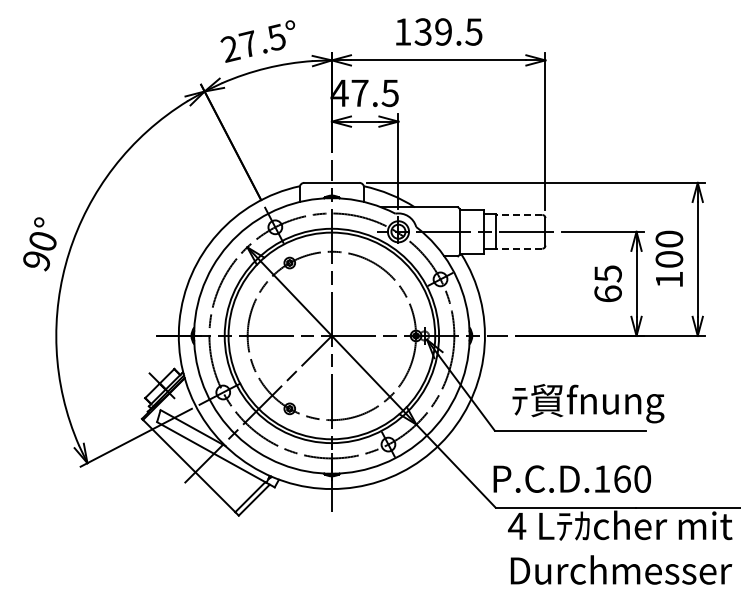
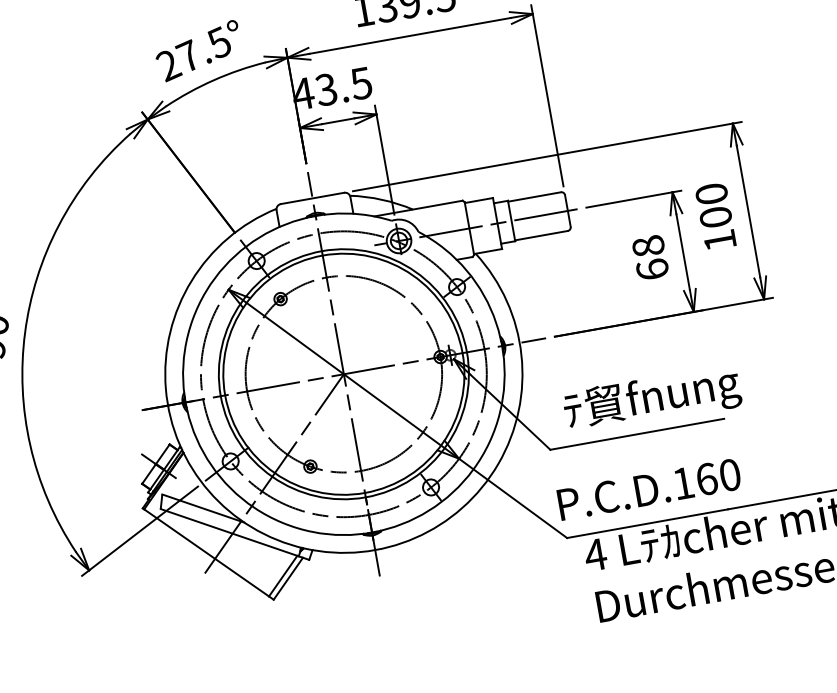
text: (359, 93) -> (325, 90), 47.5 -> 43.5
line: (519, 215) -> (534, 197), dashed -> solid
line: (519, 248) -> (541, 235), dashed -> solid
text: (607, 273) -> (647, 246), 65 -> 68

